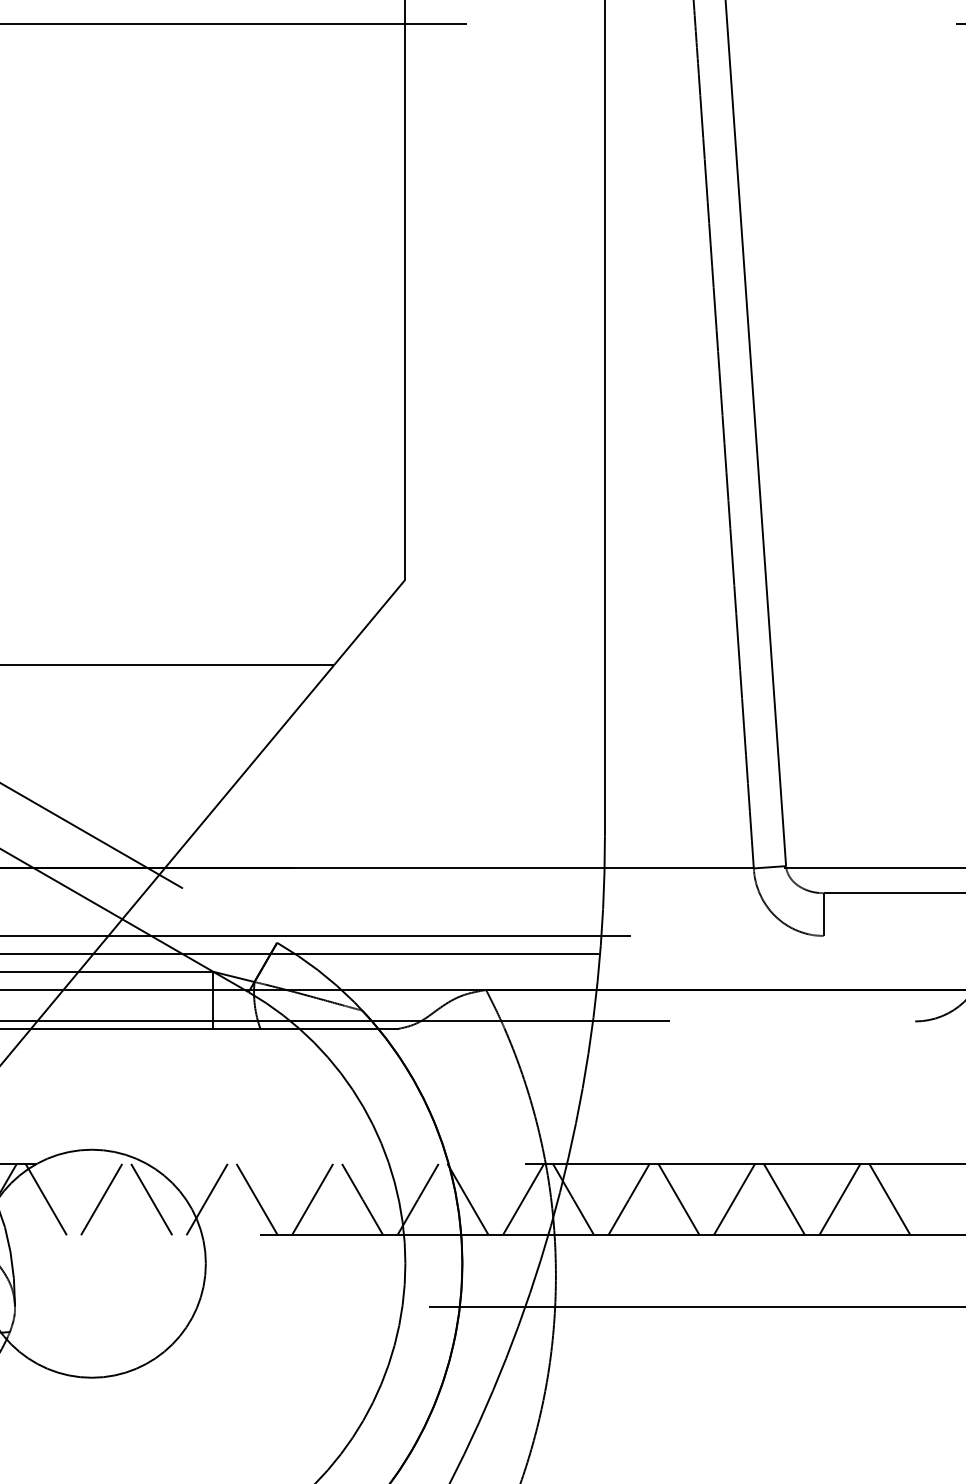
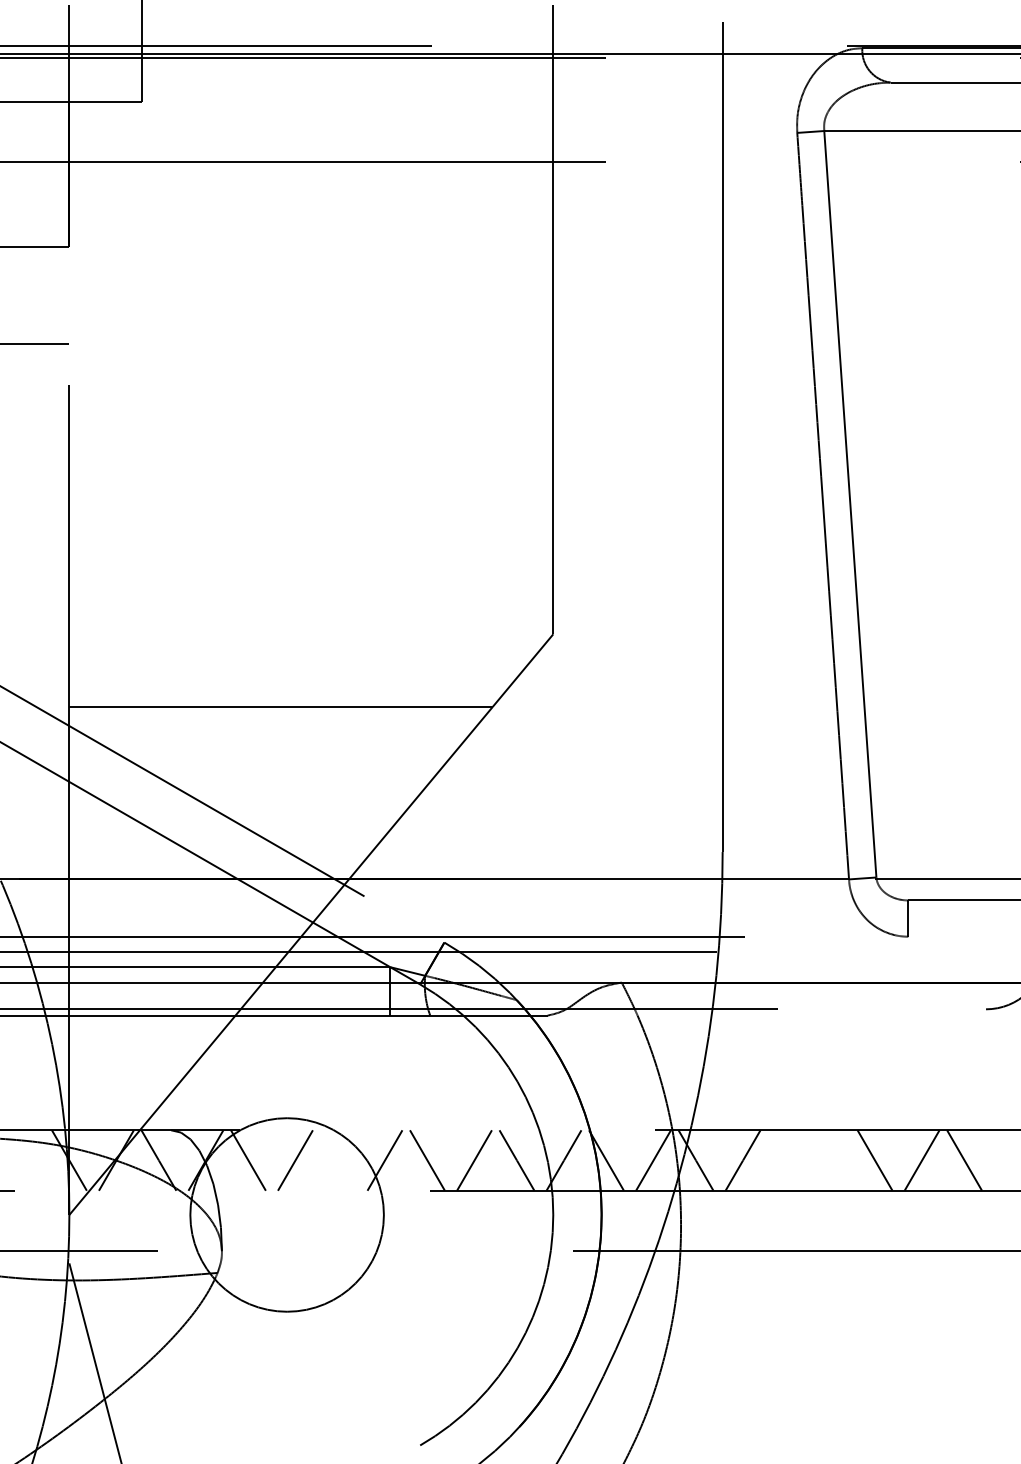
line: (151, 1199) -> (337, 1160), removed
line: (678, 1199) -> (785, 1160), removed
line: (734, 1199) -> (832, 1160), removed

